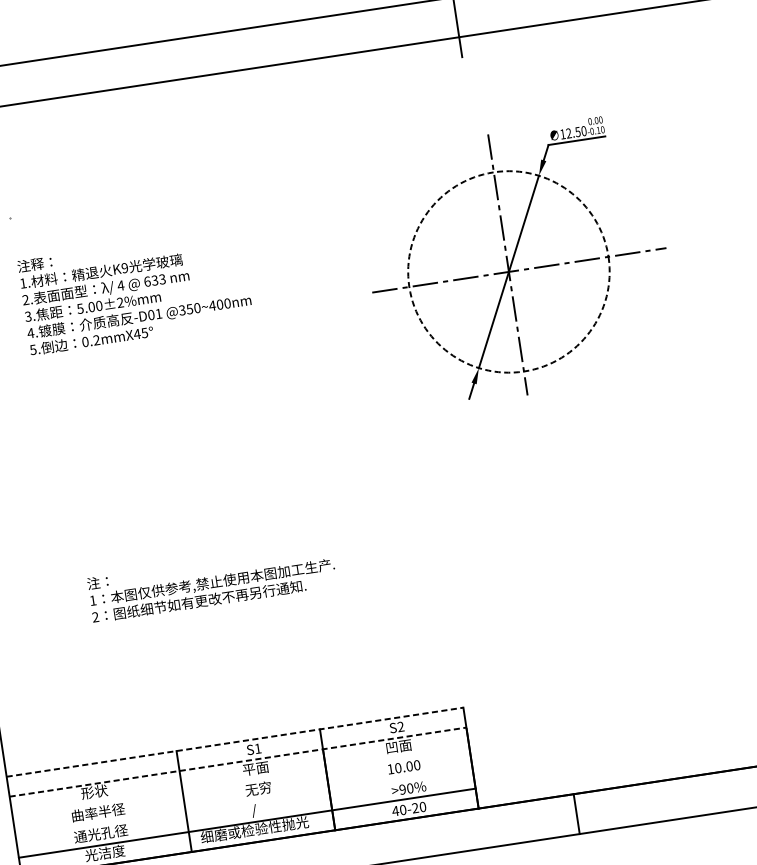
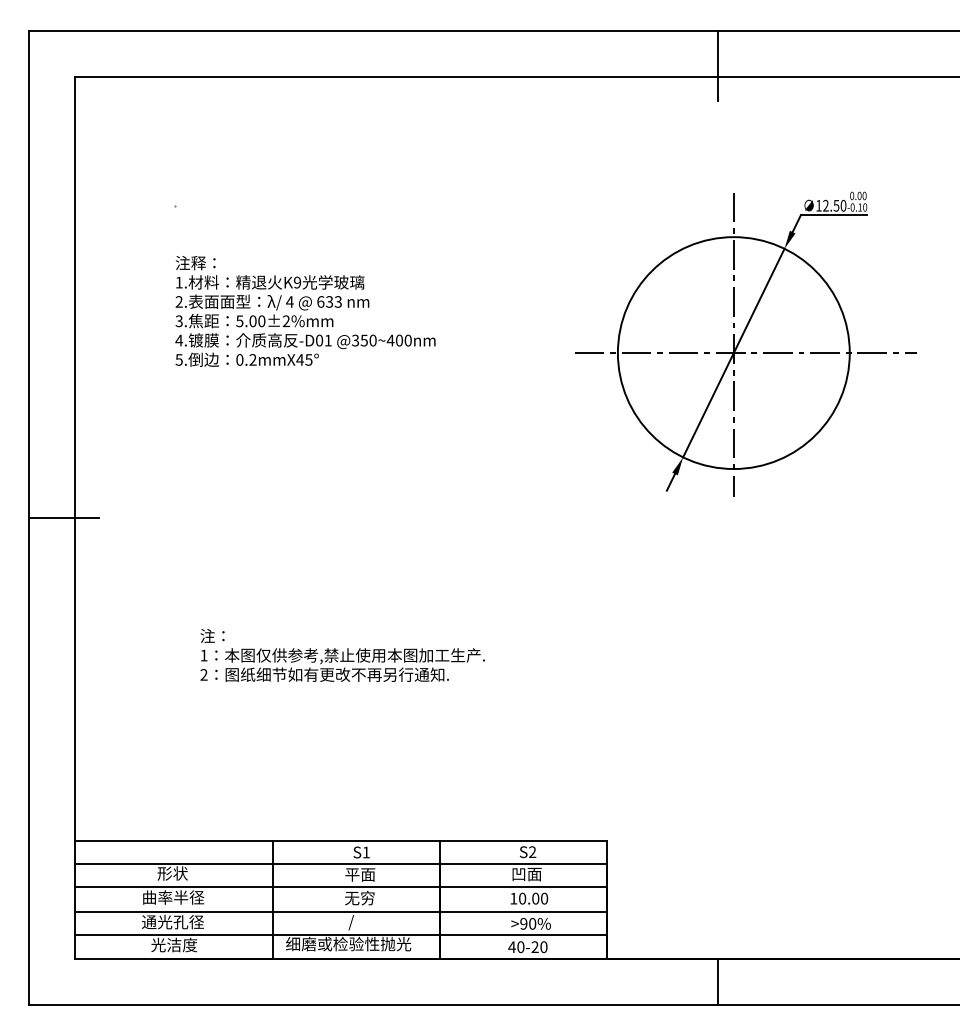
circle: (508, 272) -> (733, 353), dashed -> solid
line: (235, 742) -> (341, 841), dashed -> solid
line: (238, 762) -> (341, 864), dashed -> solid
line: (241, 782) -> (341, 887), added
line: (244, 803) -> (341, 912), added

